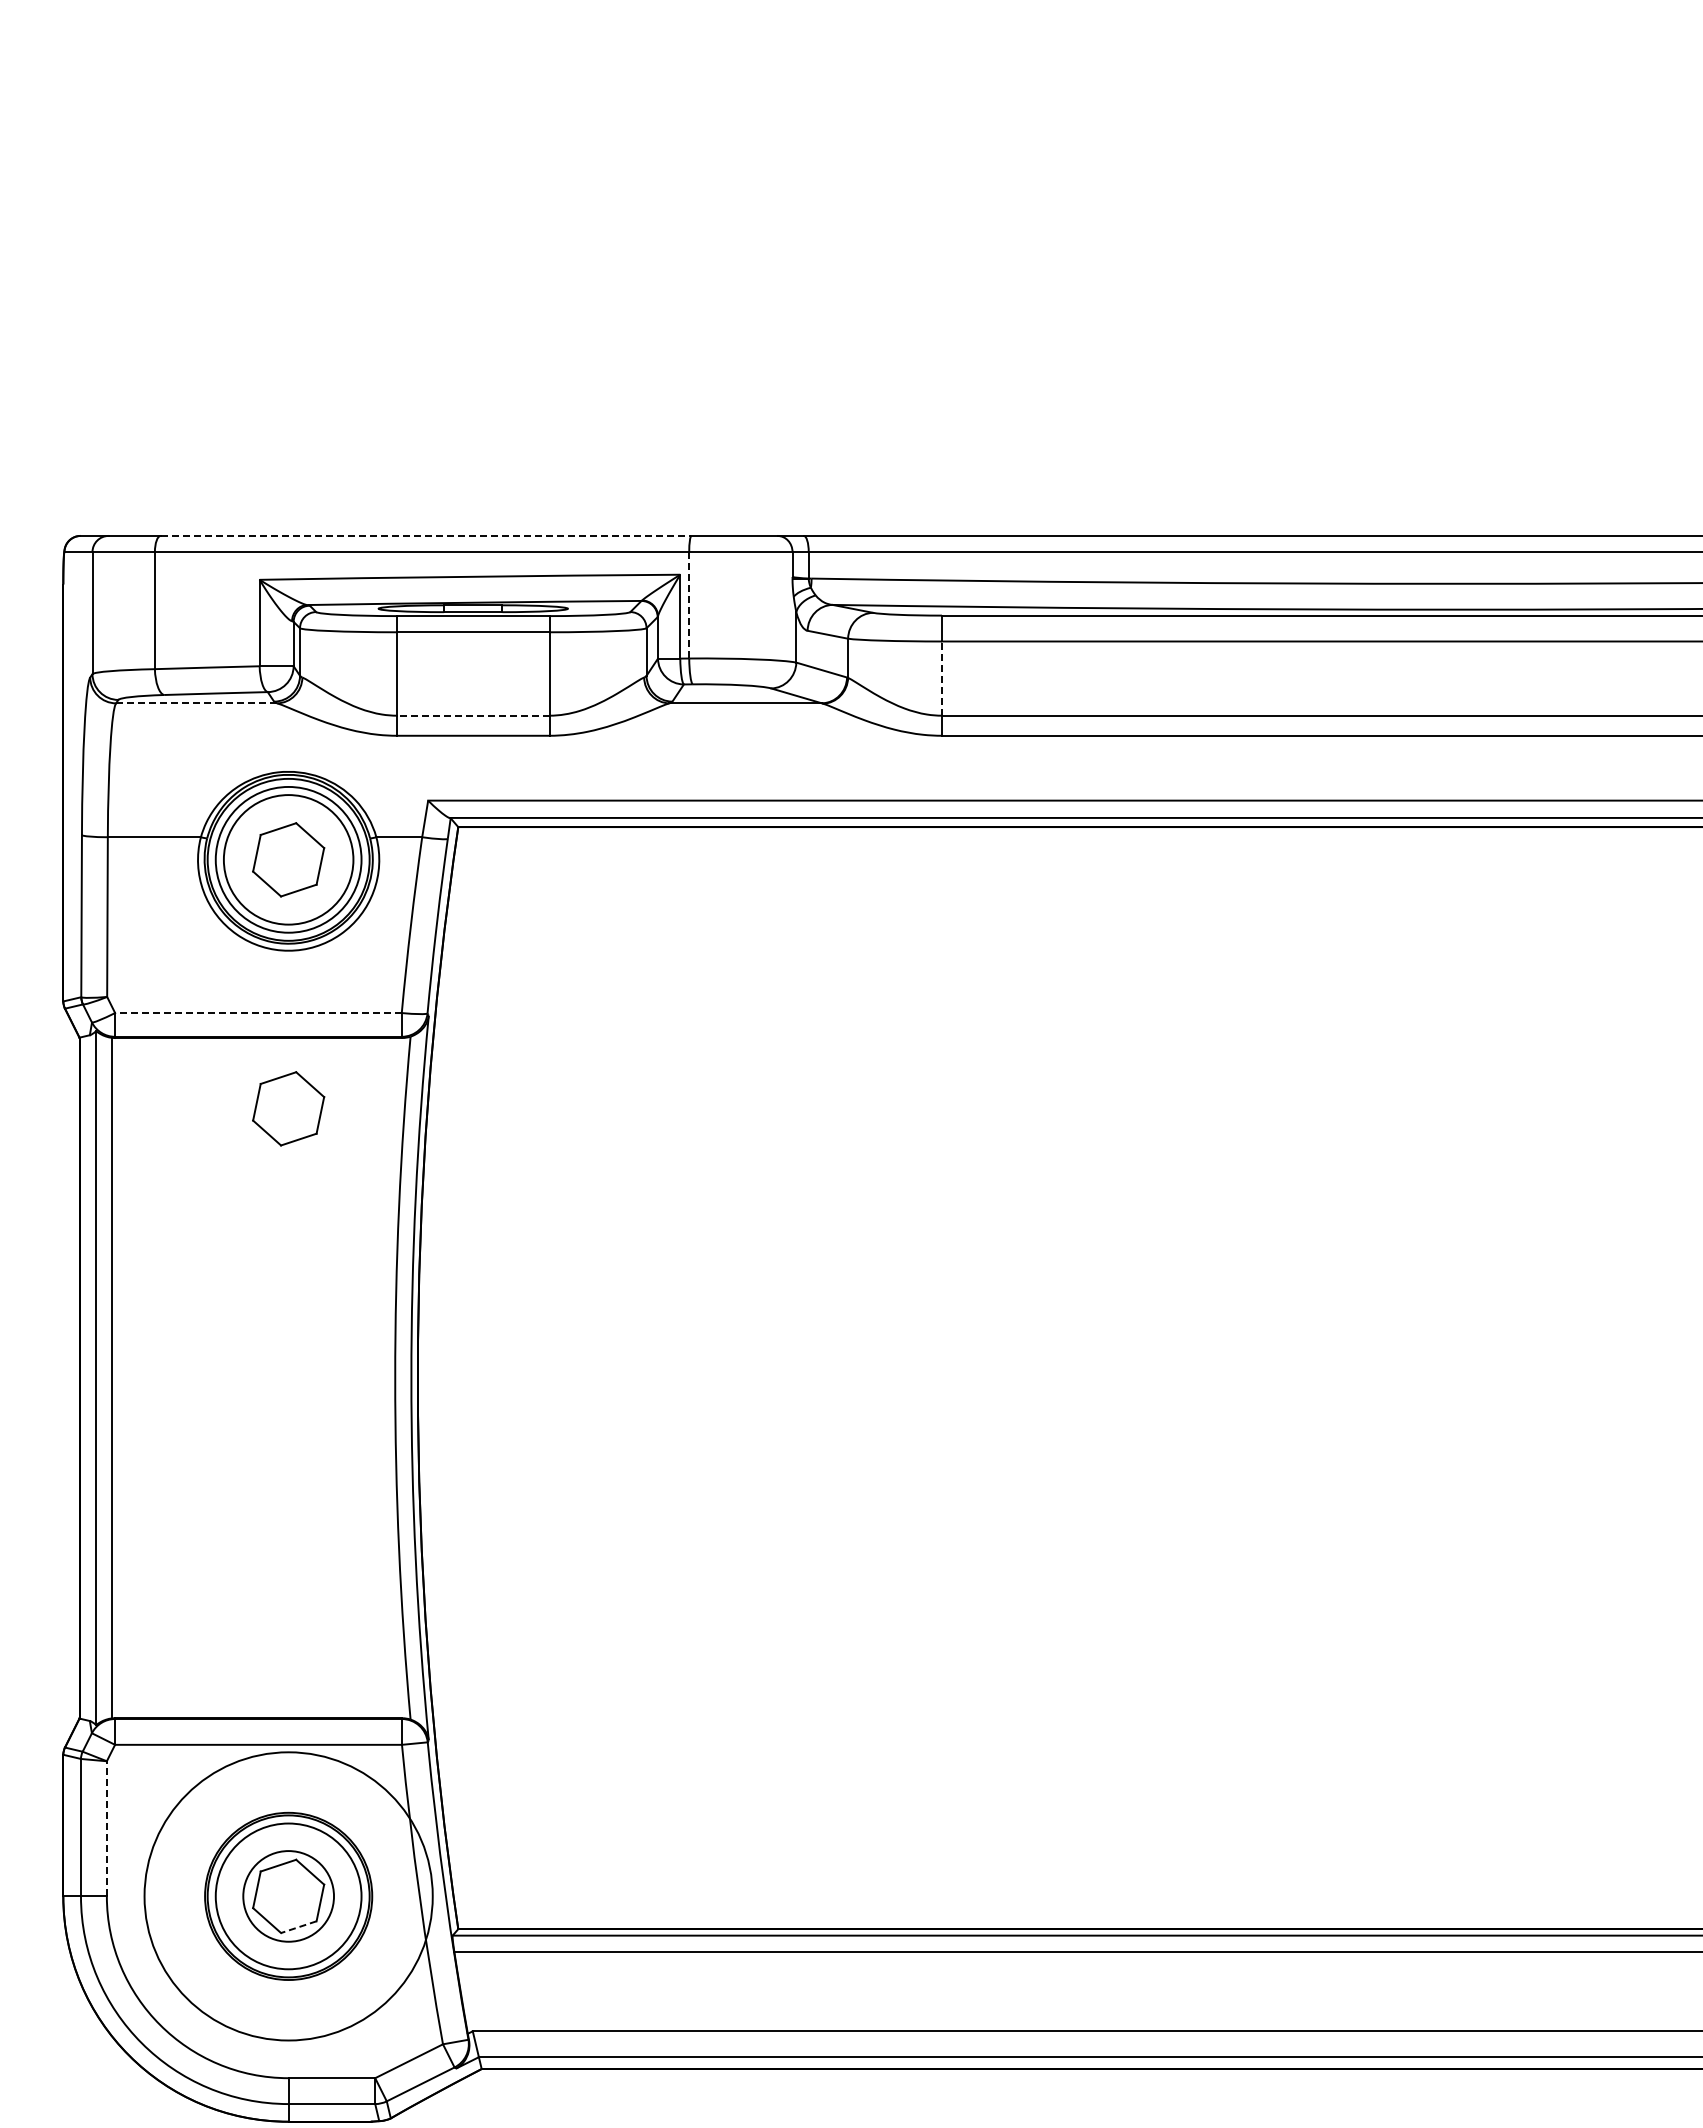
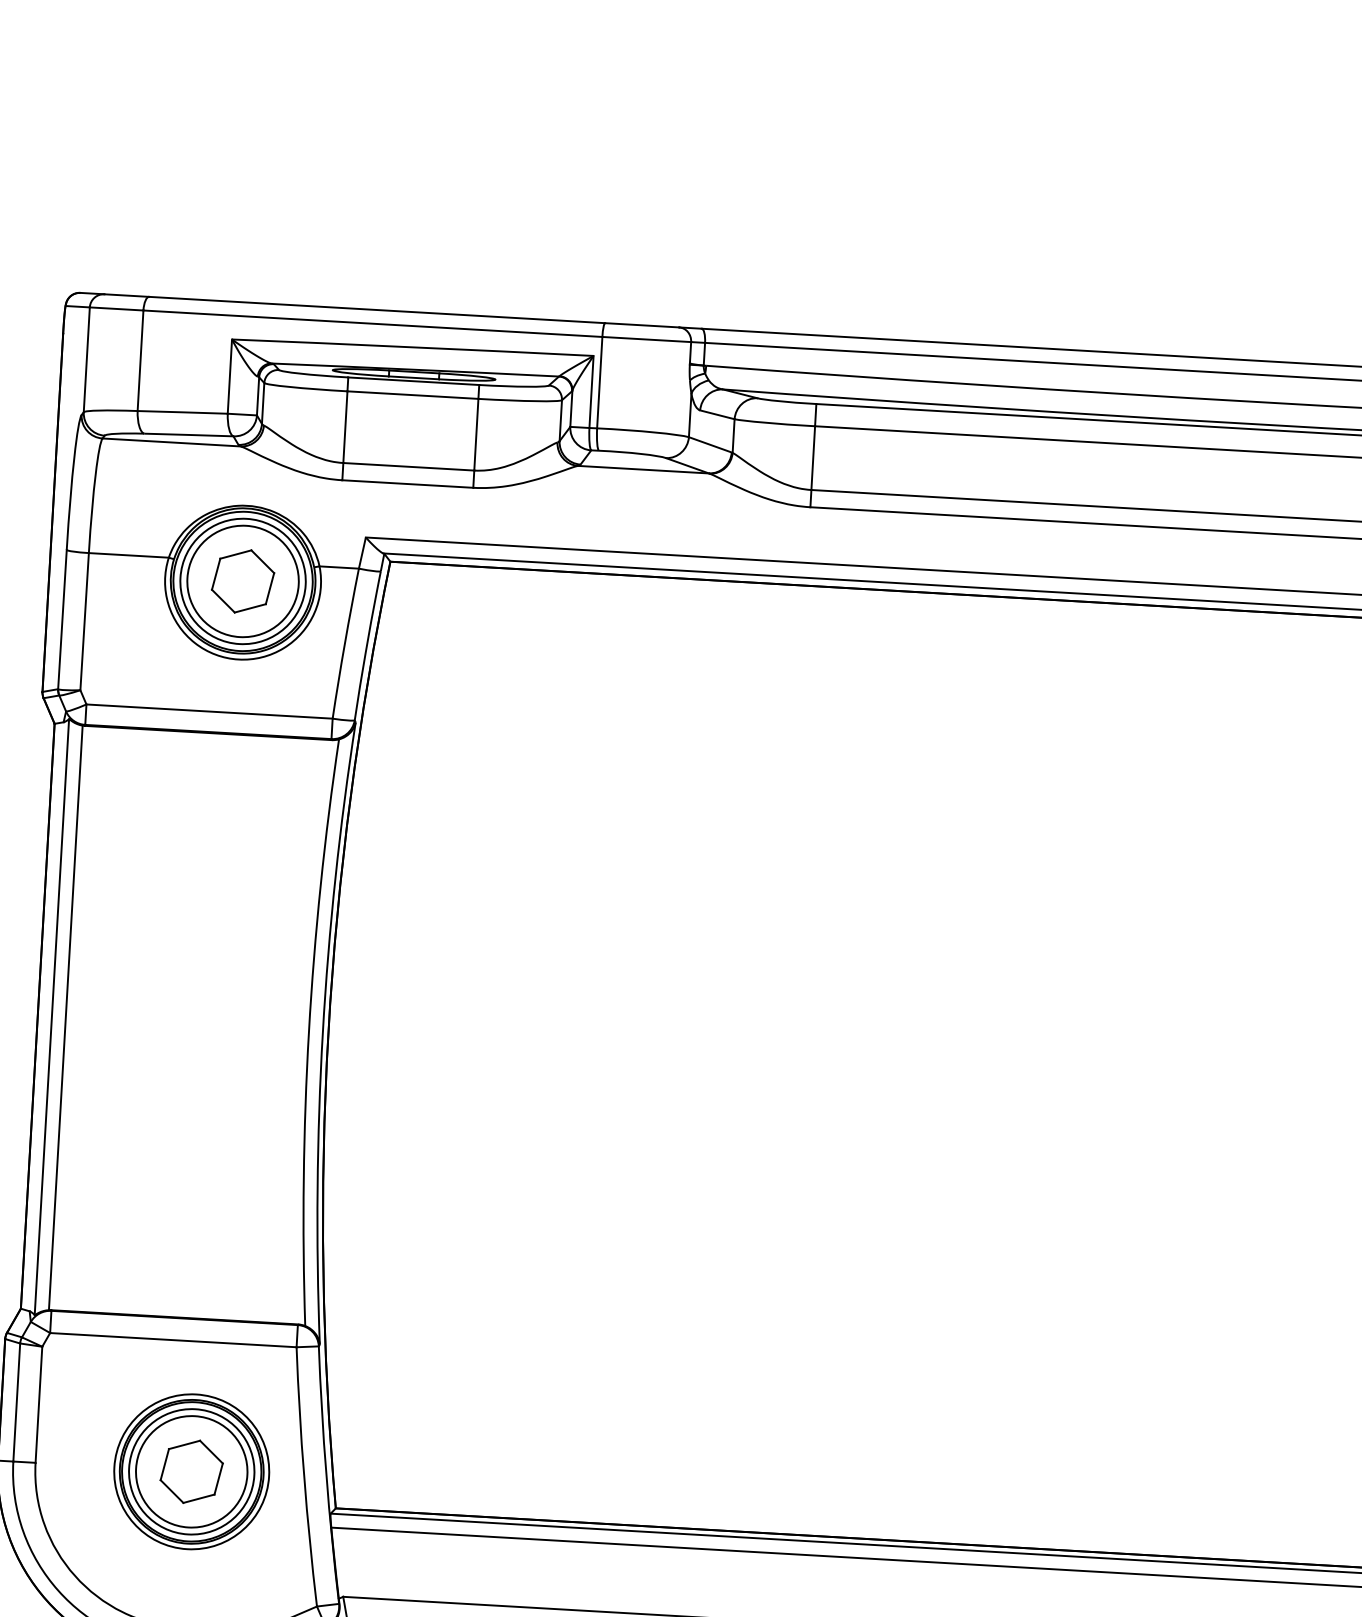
line: (426, 535) -> (377, 309), dashed -> solid
line: (689, 605) -> (599, 382), dashed -> solid
line: (941, 678) -> (812, 458), dashed -> solid
line: (196, 703) -> (171, 442), dashed -> solid
line: (472, 715) -> (408, 466), dashed -> solid
line: (257, 1013) -> (208, 711), dashed -> solid
part: (288, 1108) -> (230, 795), removed
line: (106, 1828) -> (38, 1404), dashed -> solid
circle: (288, 1896) -> (191, 1471), size x0.62
circle: (288, 1896) -> (191, 1471), size x1.43
line: (298, 1927) -> (198, 1499), dashed -> solid

